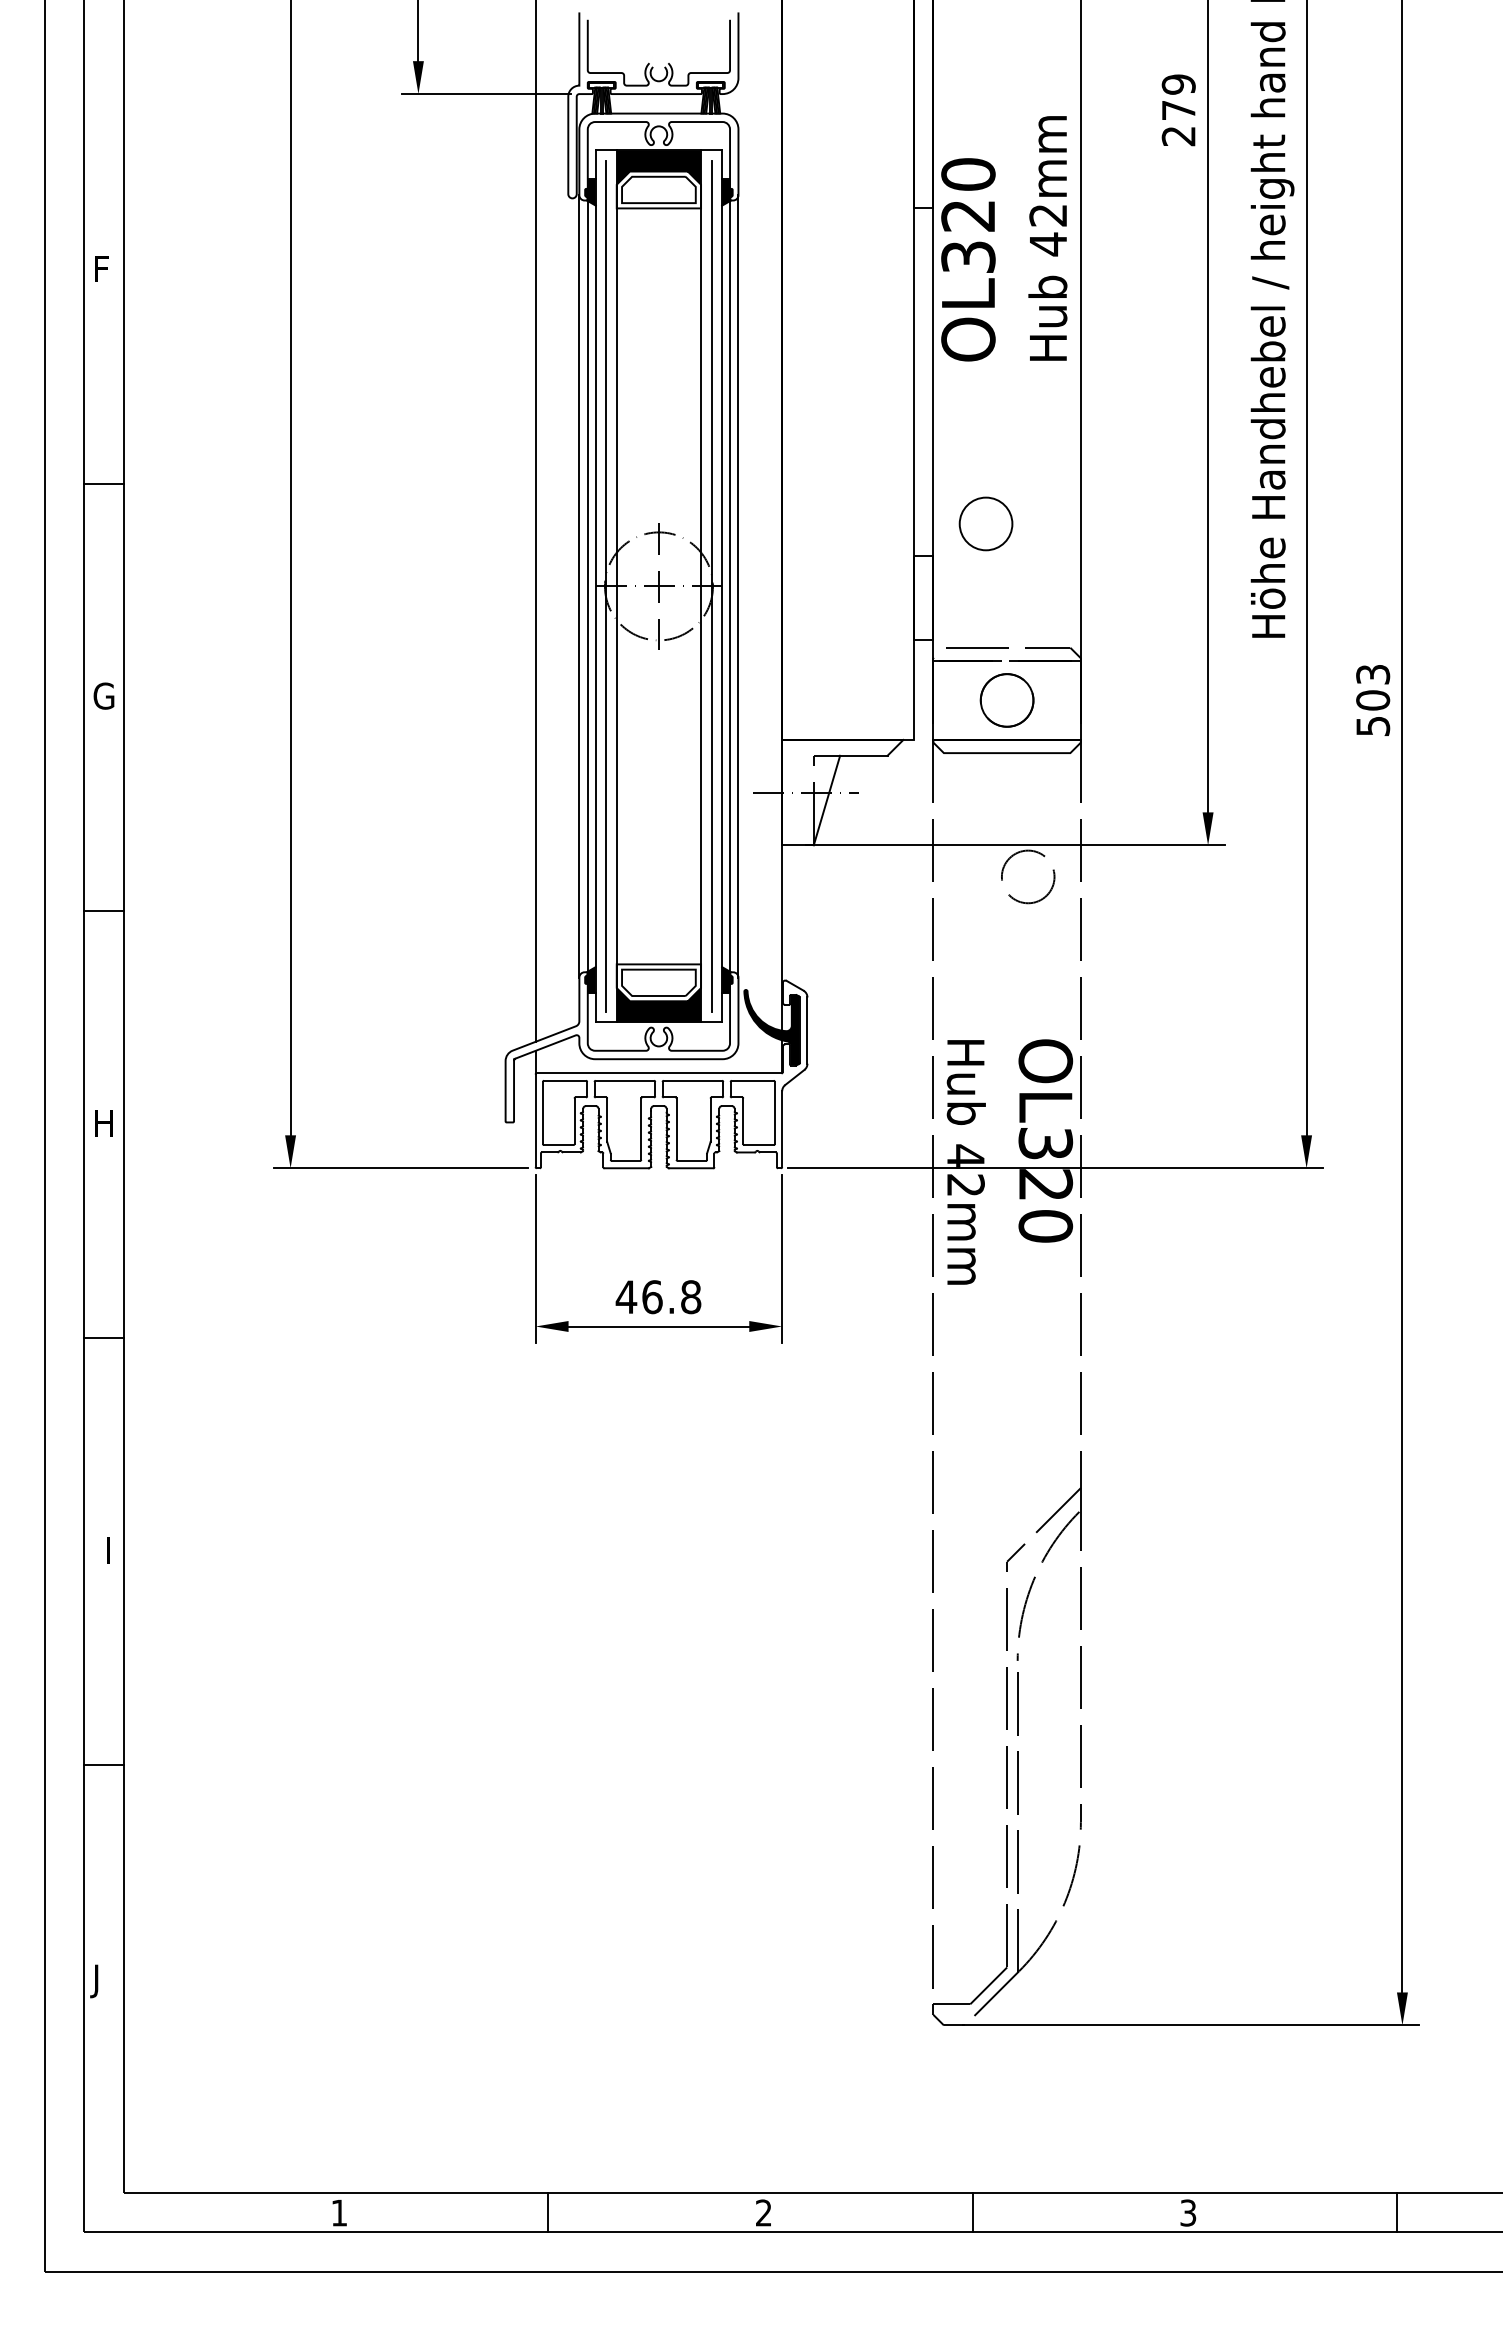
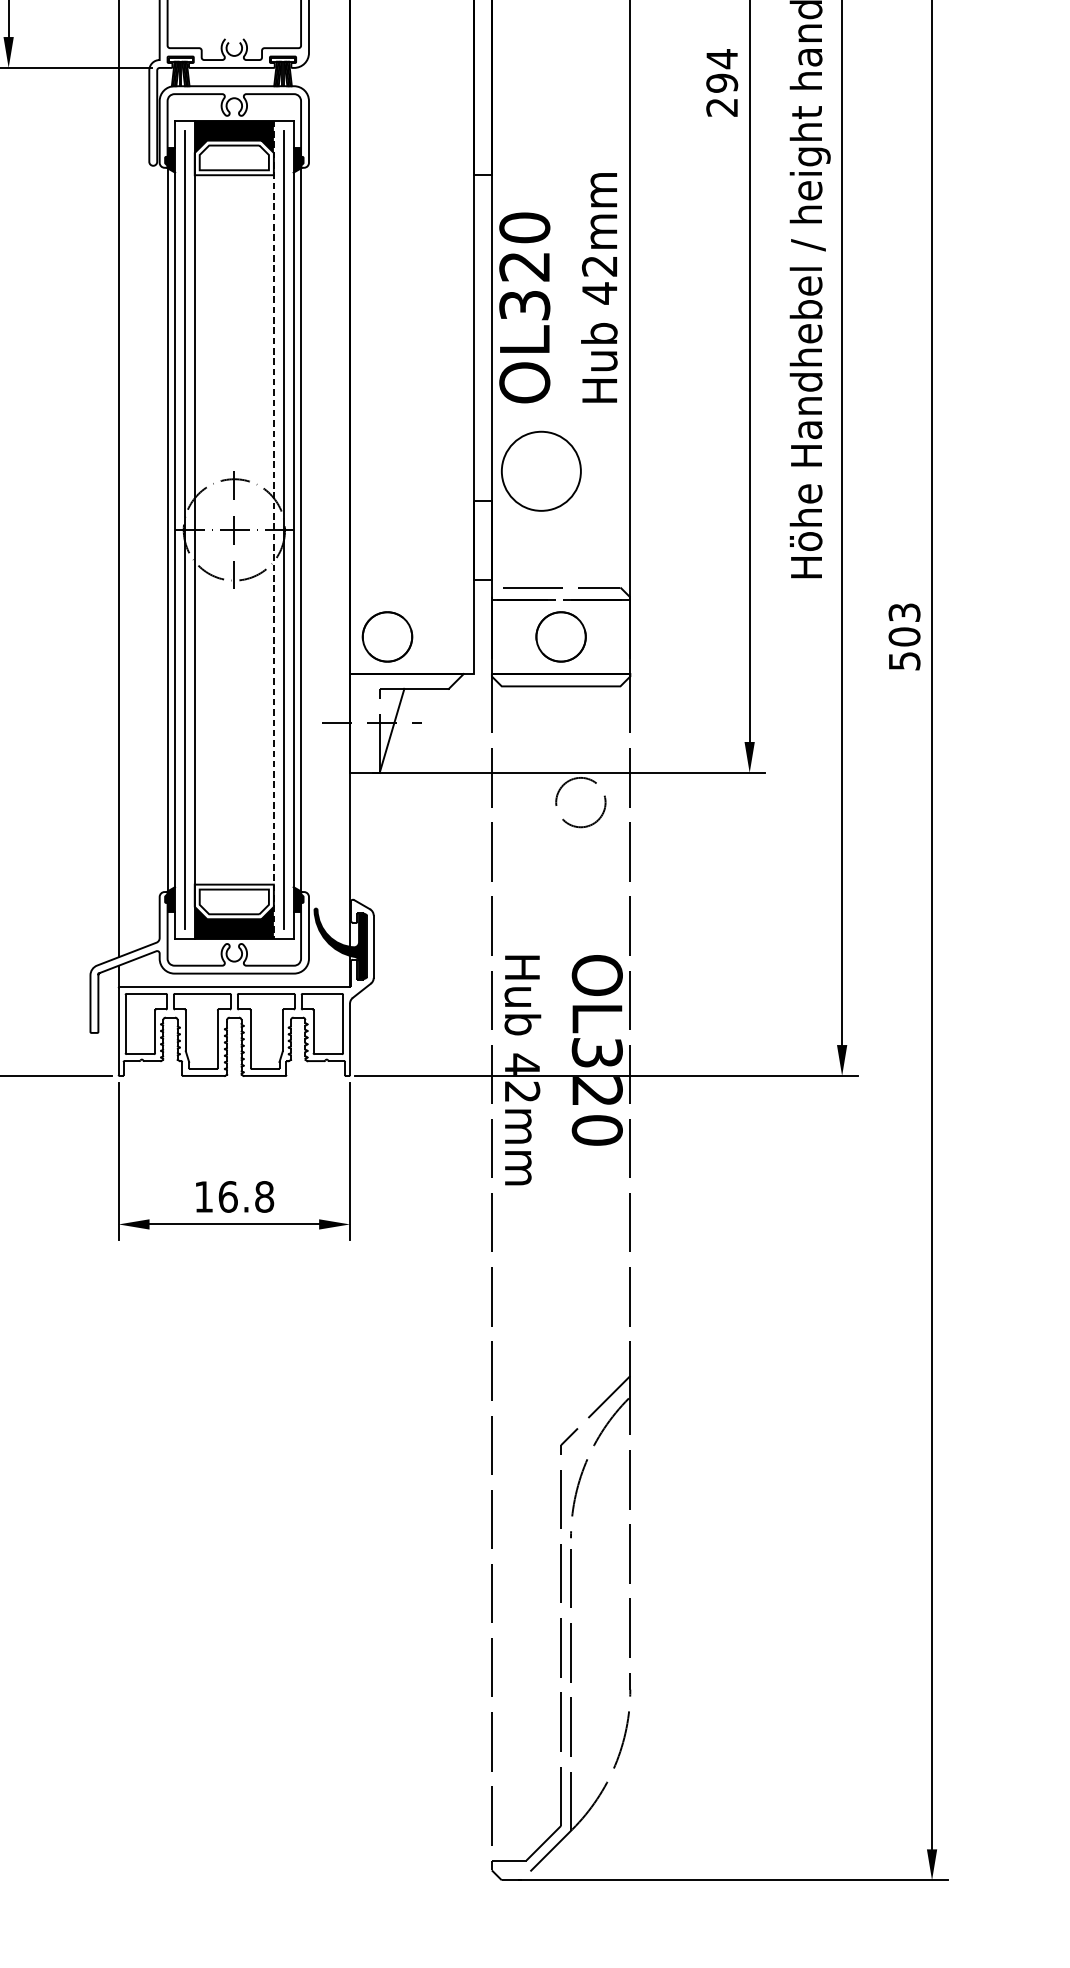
text: (1178, 97) -> (721, 71), 279 -> 294
text: (1004, 238) -> (558, 287), moved
circle: (985, 523) -> (540, 470), size x1.6
line: (579, 586) -> (159, 530), removed
line: (701, 586) -> (274, 530), solid -> dashed
line: (738, 586) -> (309, 530), removed
part: (821, 700) -> (386, 636), added
text: (626, 1296) -> (203, 1196), 46.8 -> 16.8

